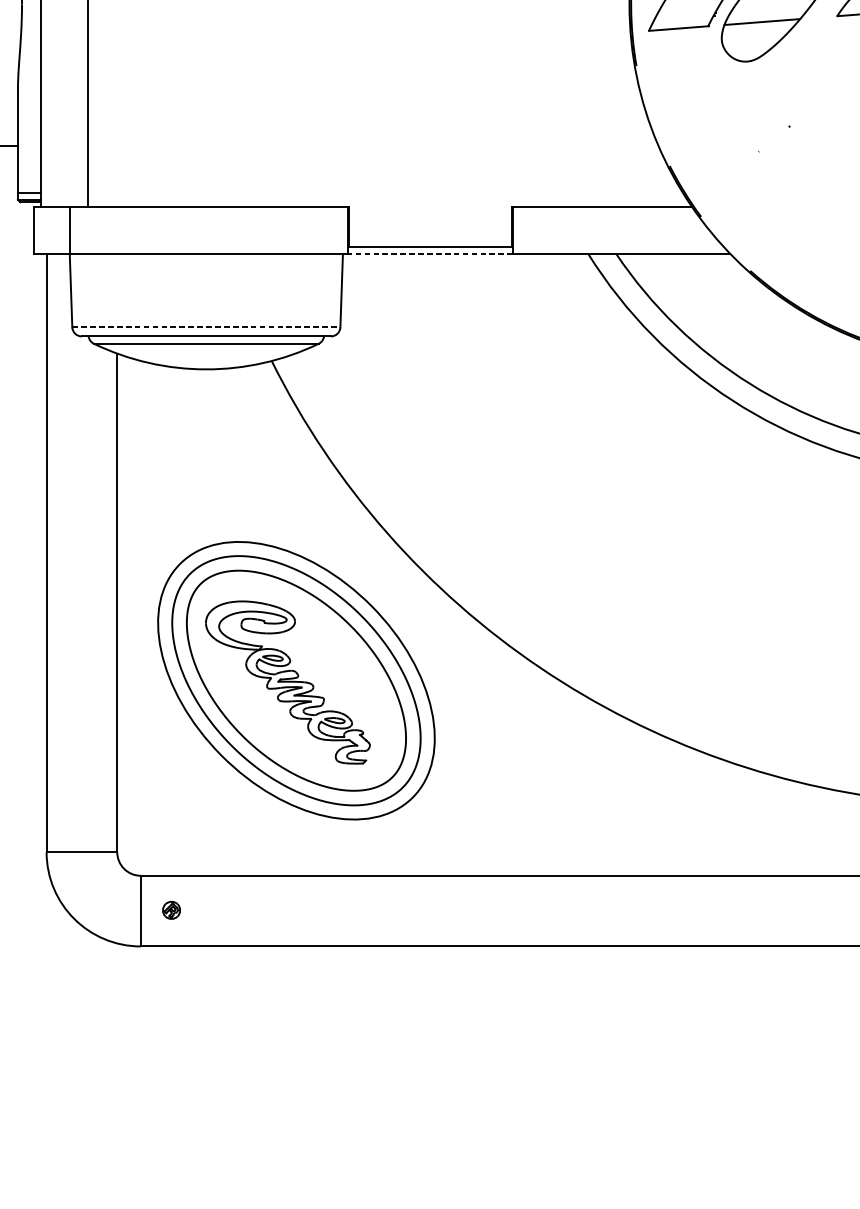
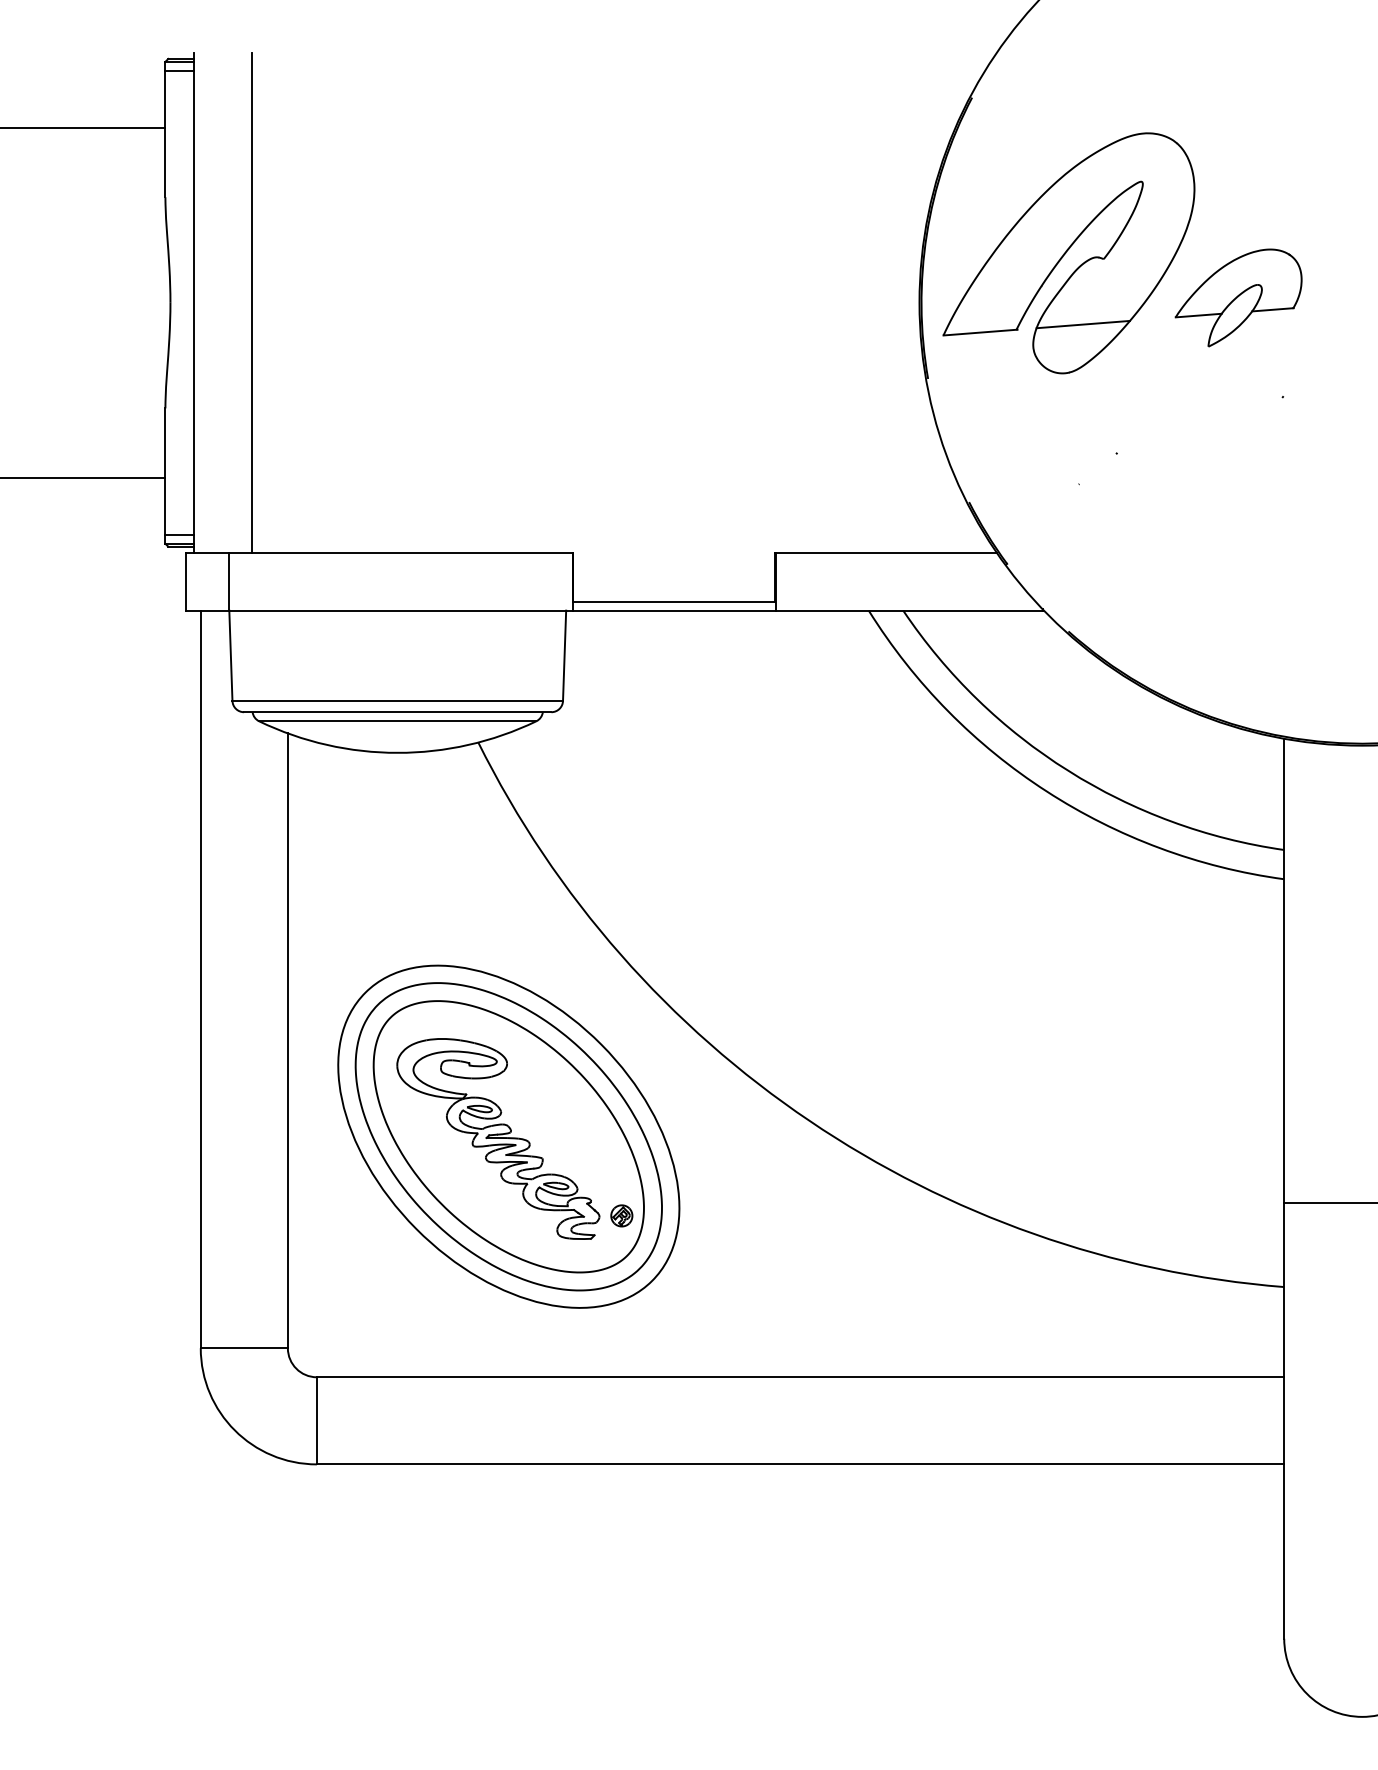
line: (430, 253) -> (673, 610), dashed -> solid
line: (206, 327) -> (398, 701), dashed -> solid
part: (171, 910) -> (621, 1215), moved

